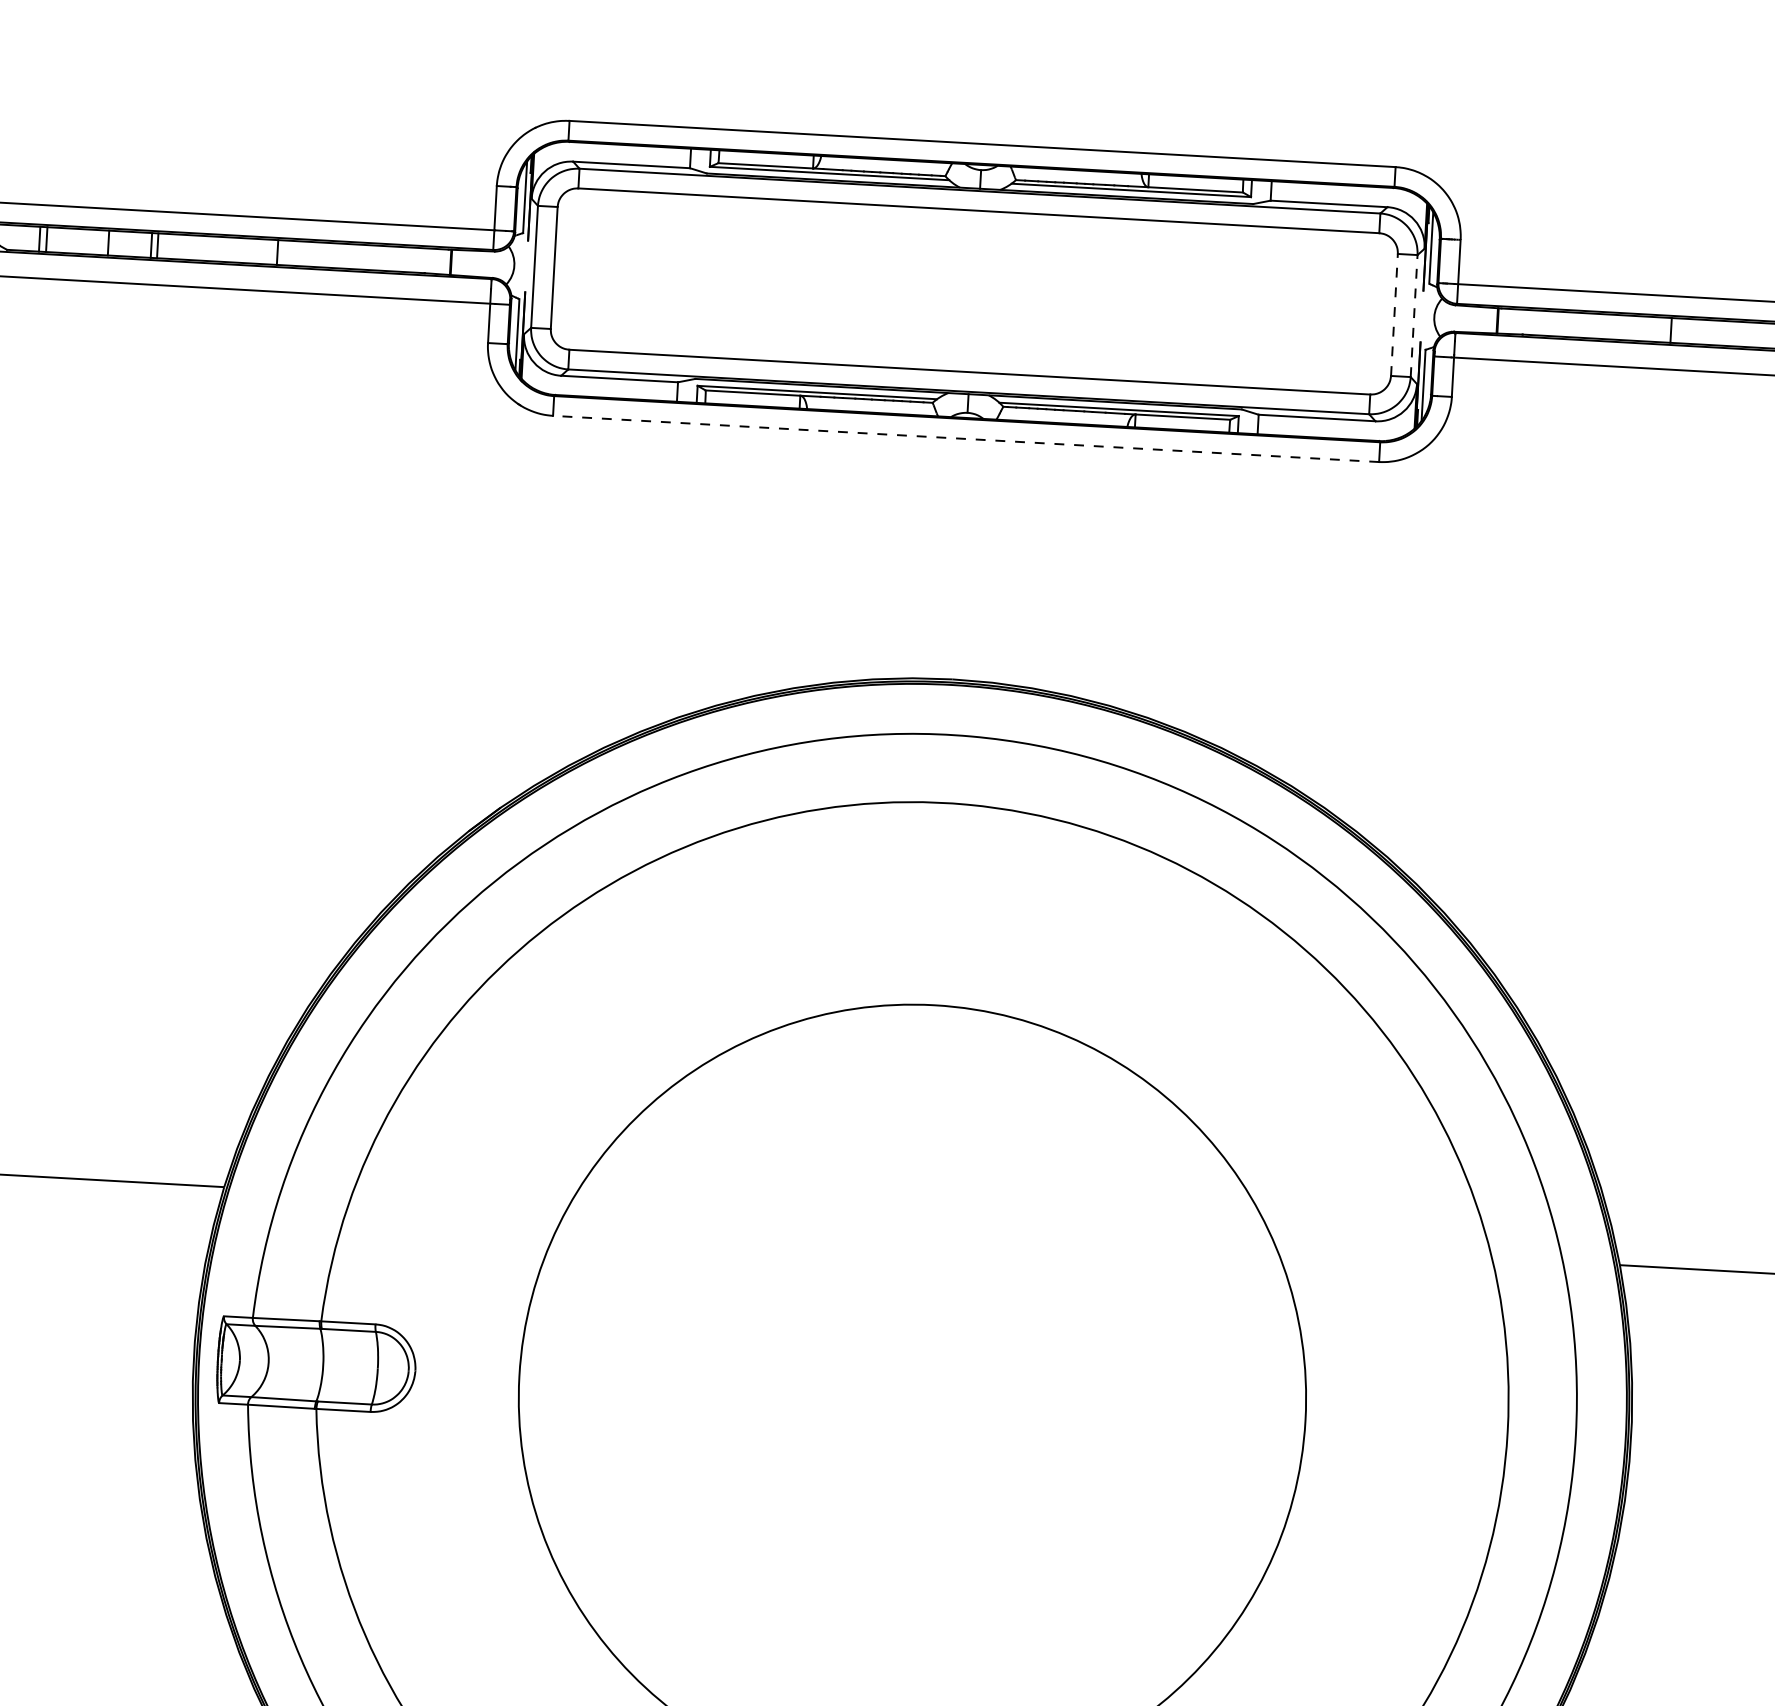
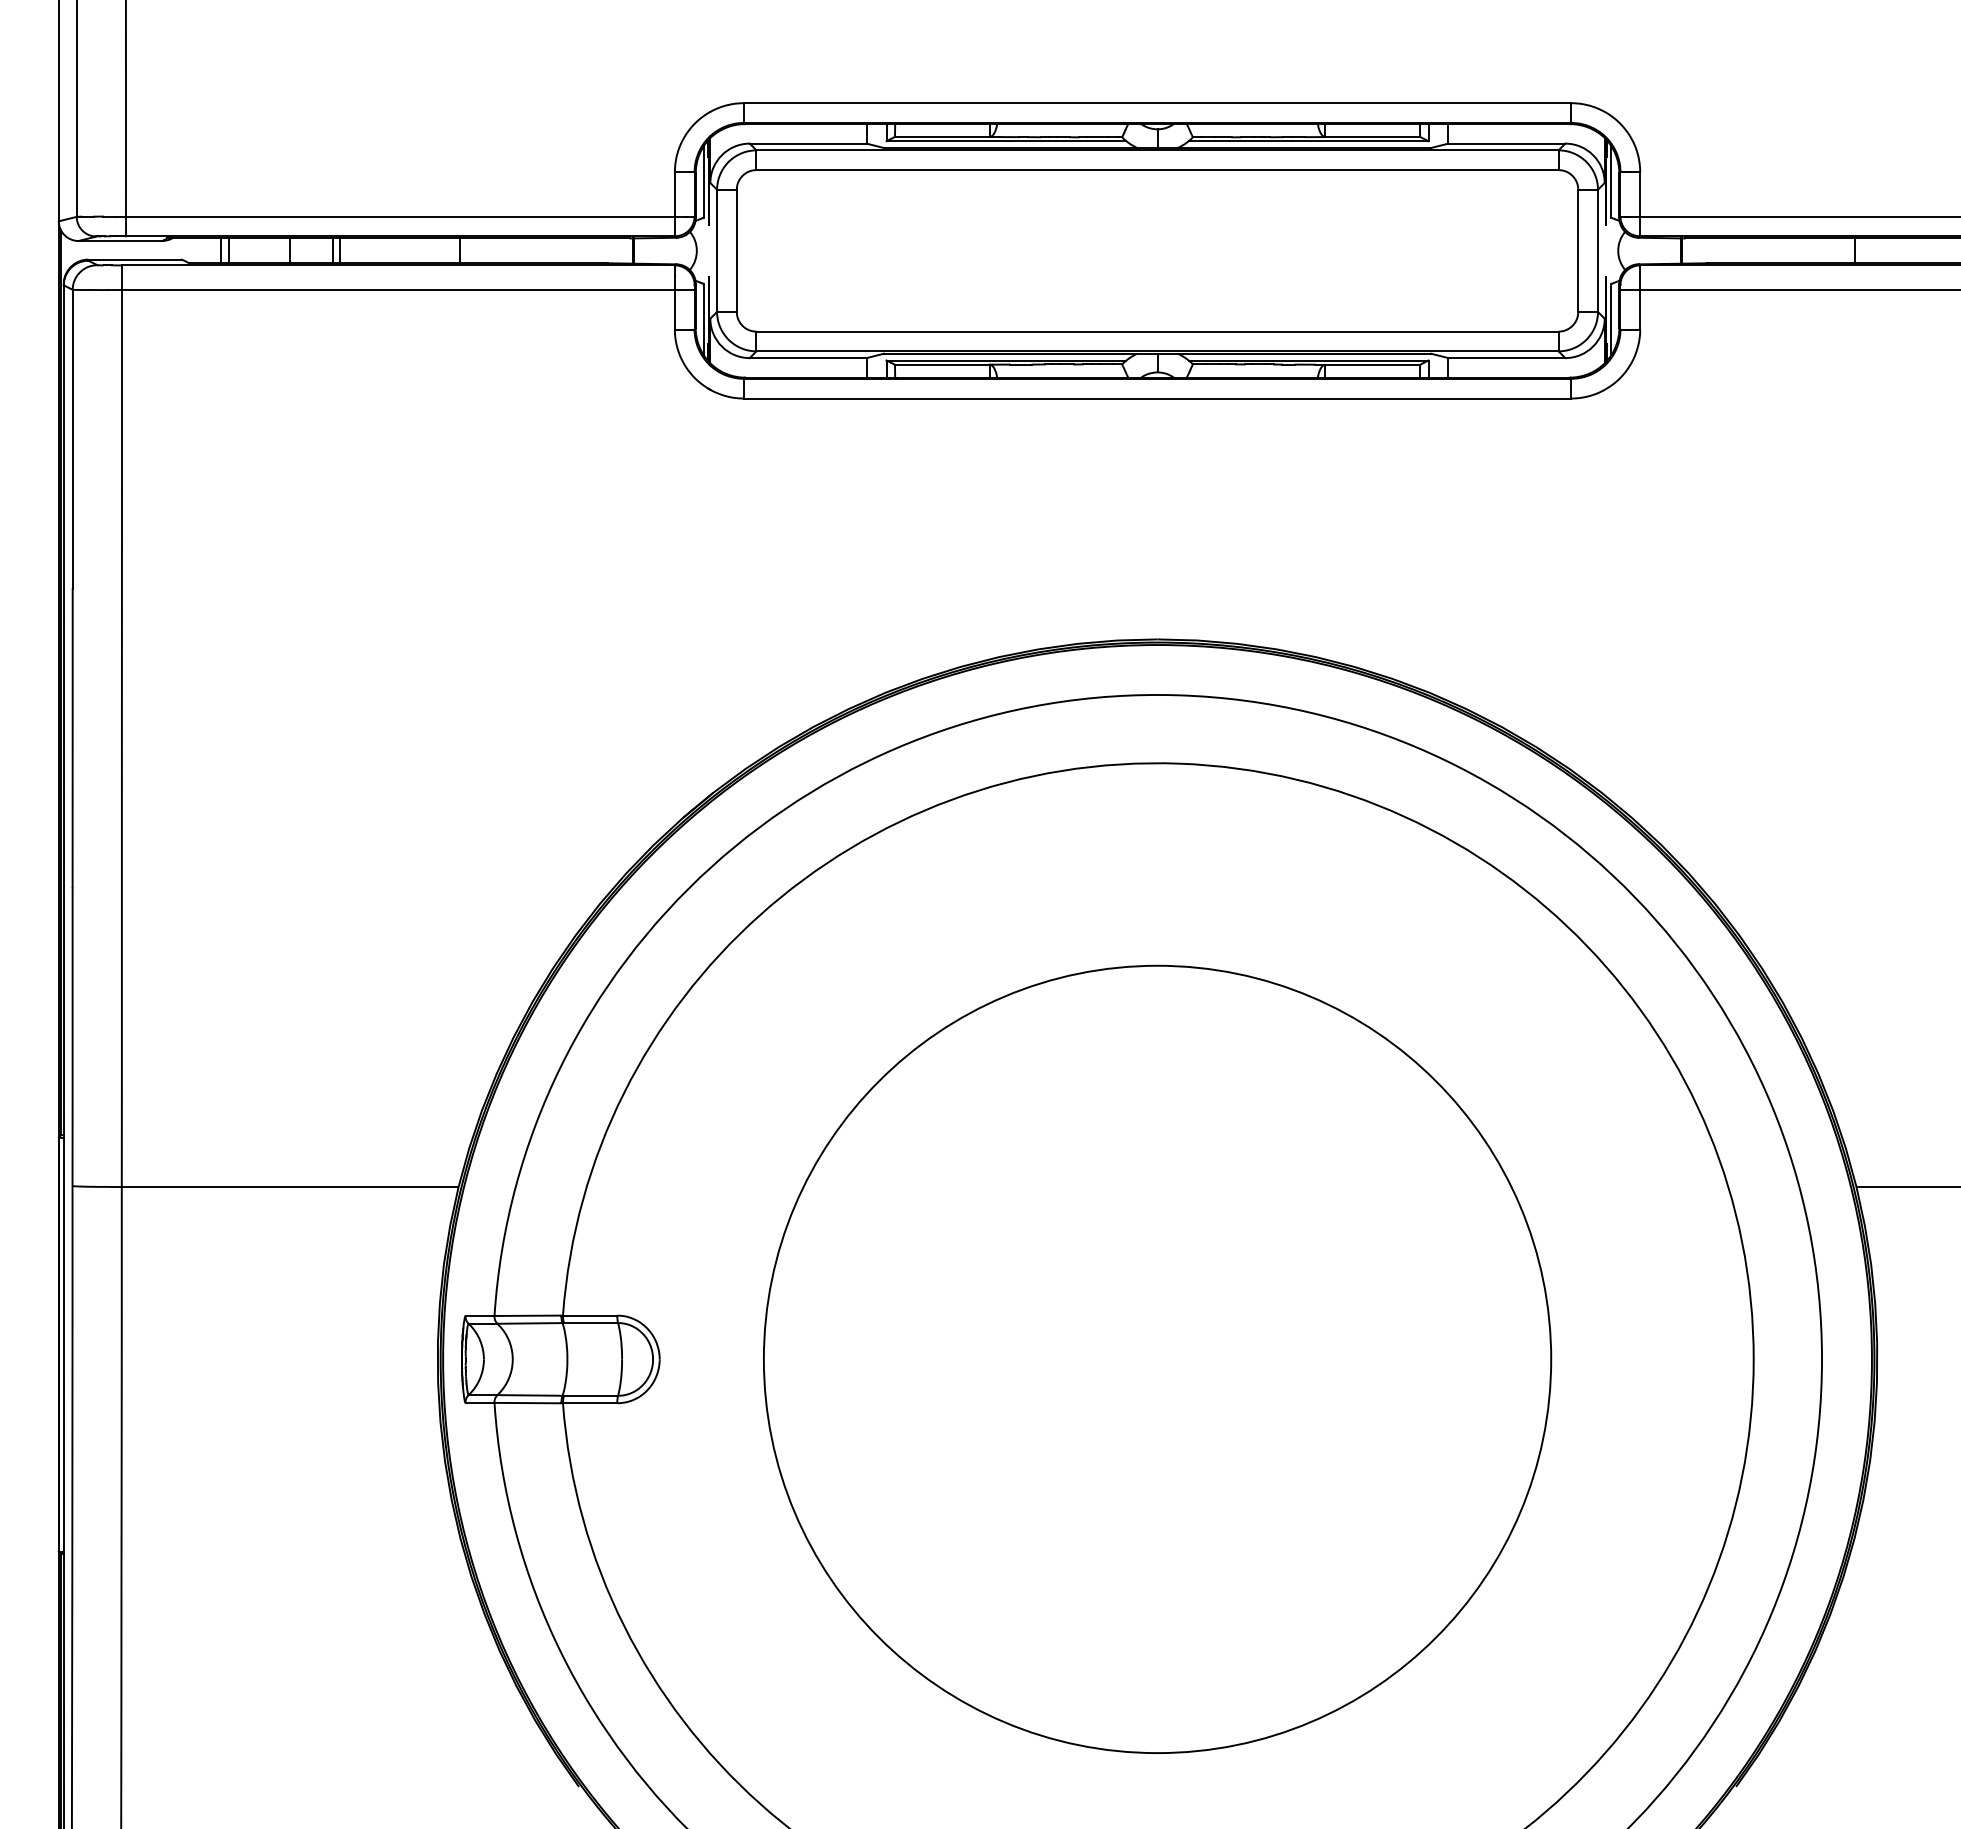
line: (1394, 314) -> (1578, 250), dashed -> solid
line: (1414, 315) -> (1598, 250), dashed -> solid
line: (966, 438) -> (1157, 398), dashed -> solid

